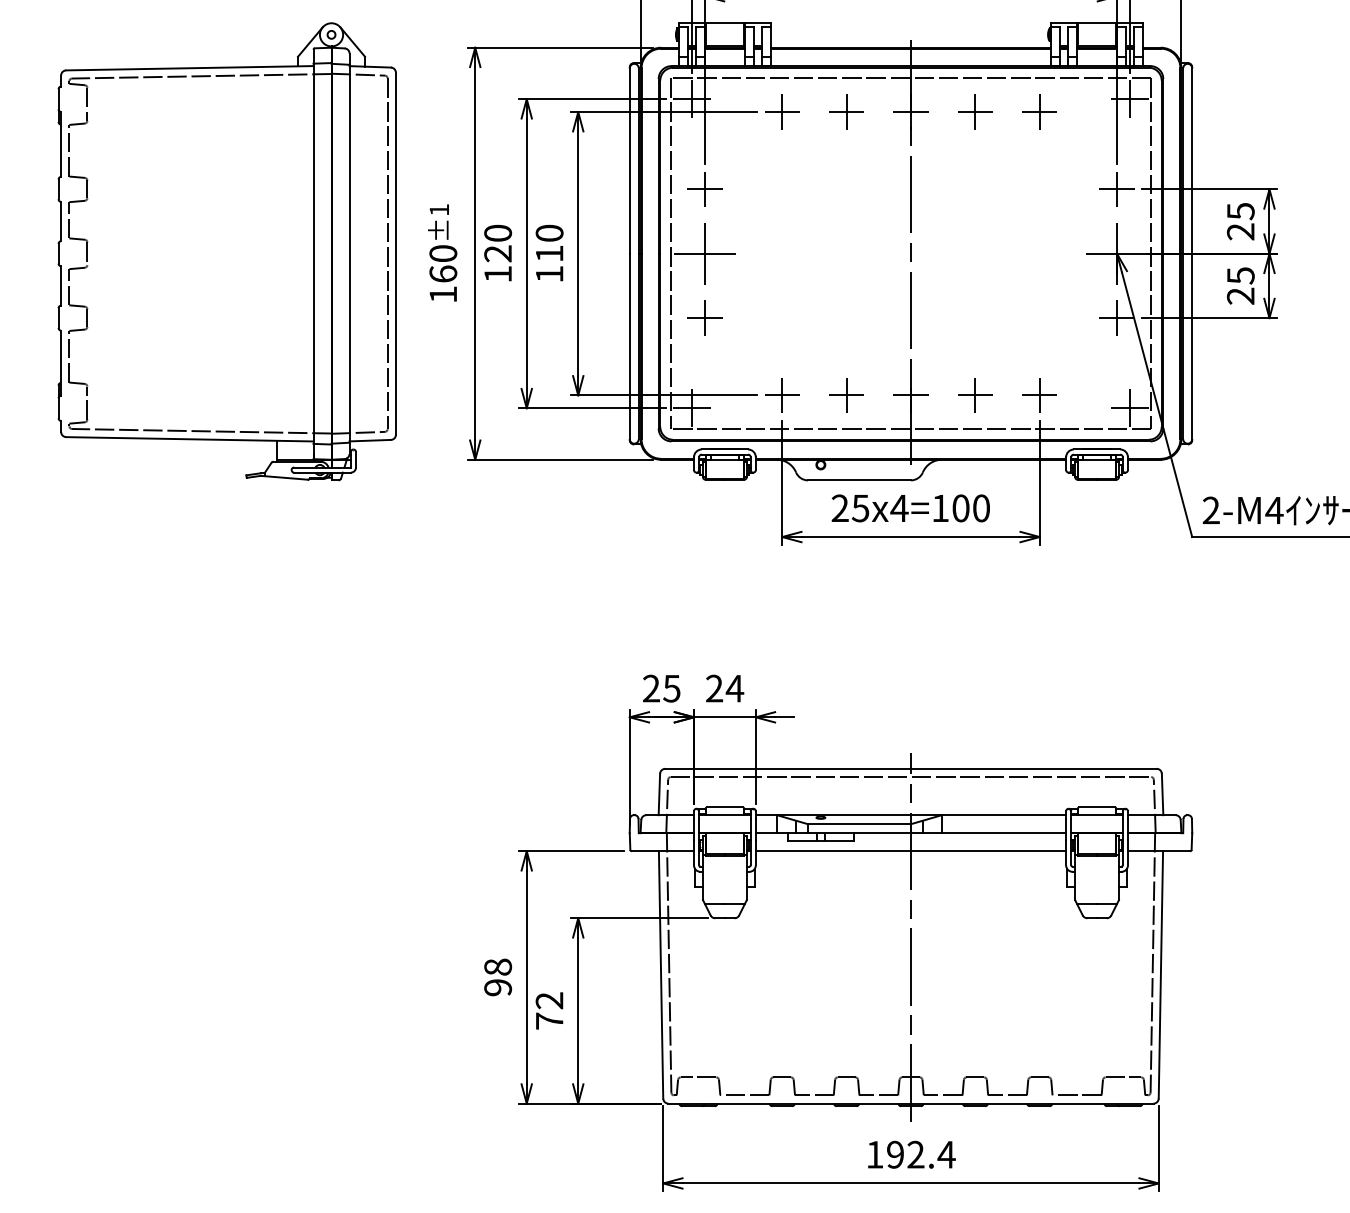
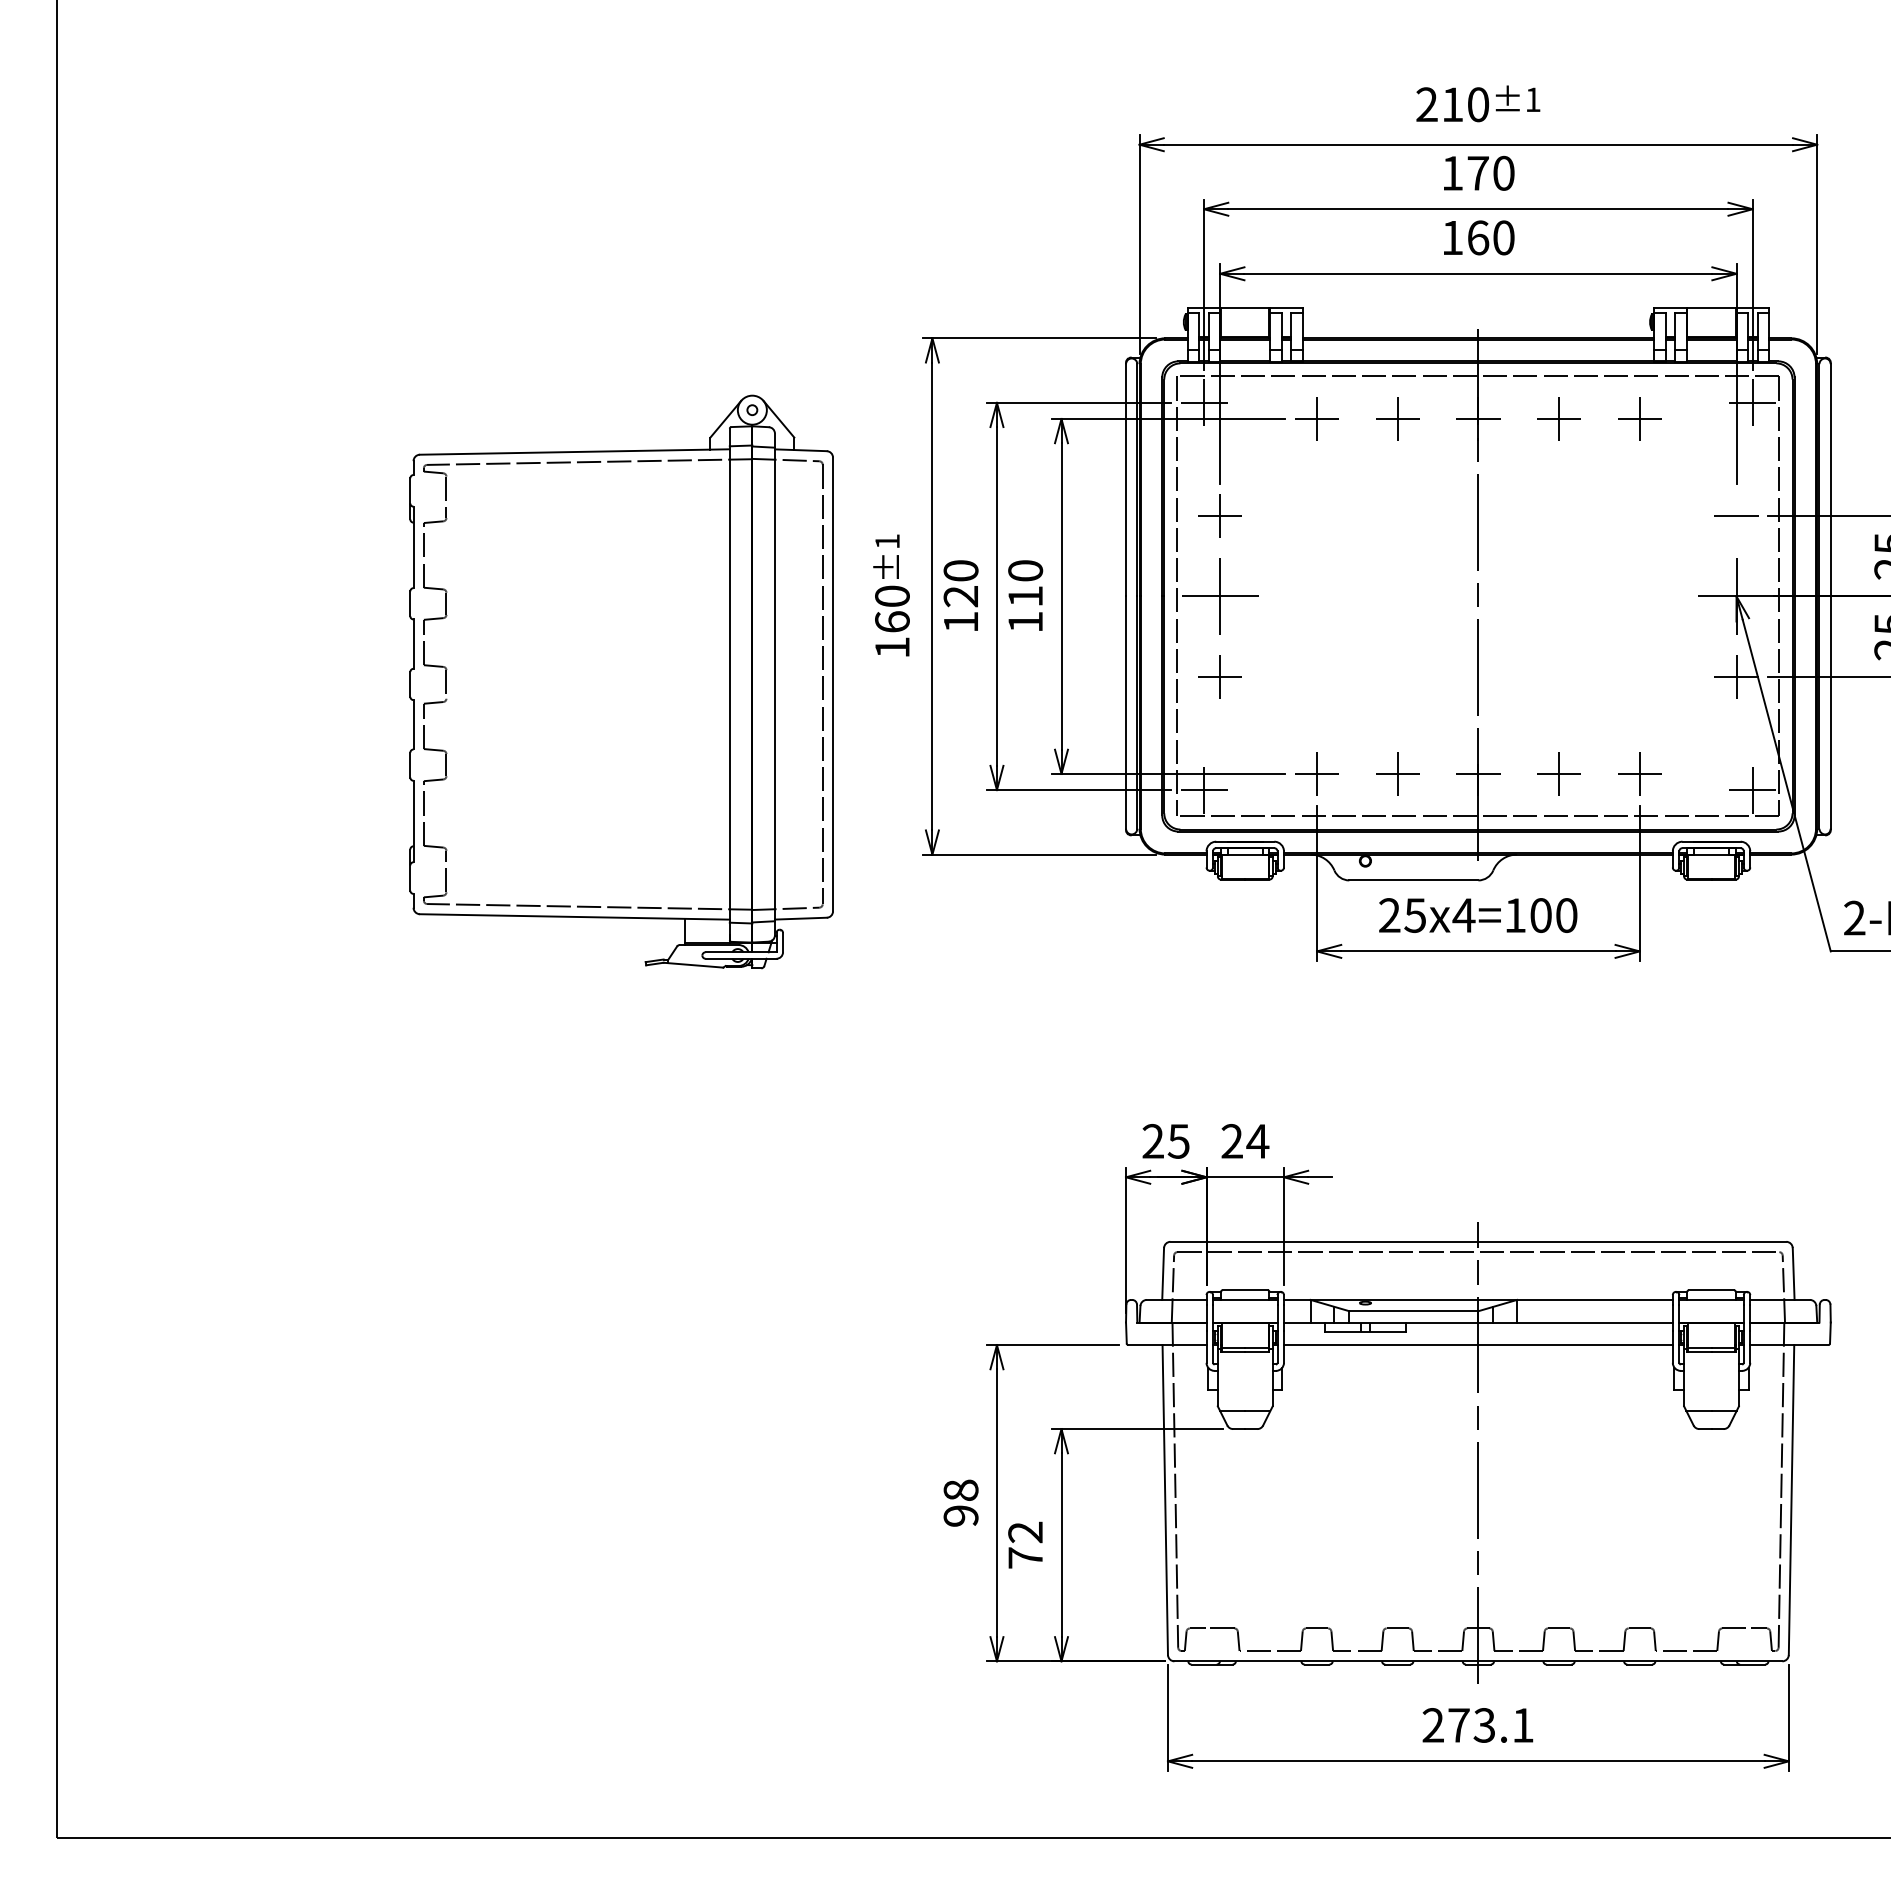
line: (1116, 189) -> (1736, 515), removed
part: (227, 251) -> (621, 681), moved
text: (911, 1154) -> (1478, 1725), 192.4 -> 273.1

